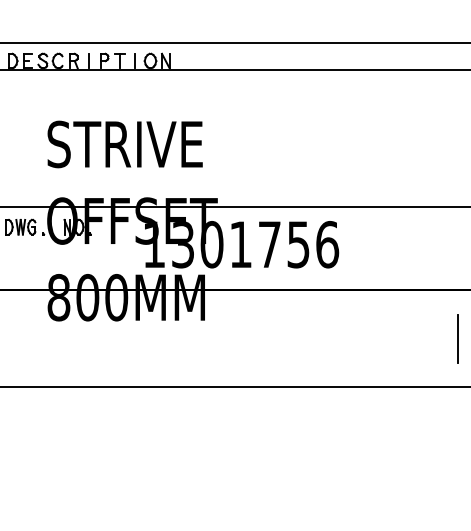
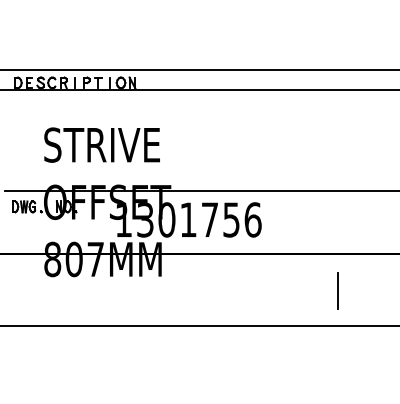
text: (116, 297) -> (95, 259), 800MM -> 807MM
line: (458, 337) -> (337, 290), moved

